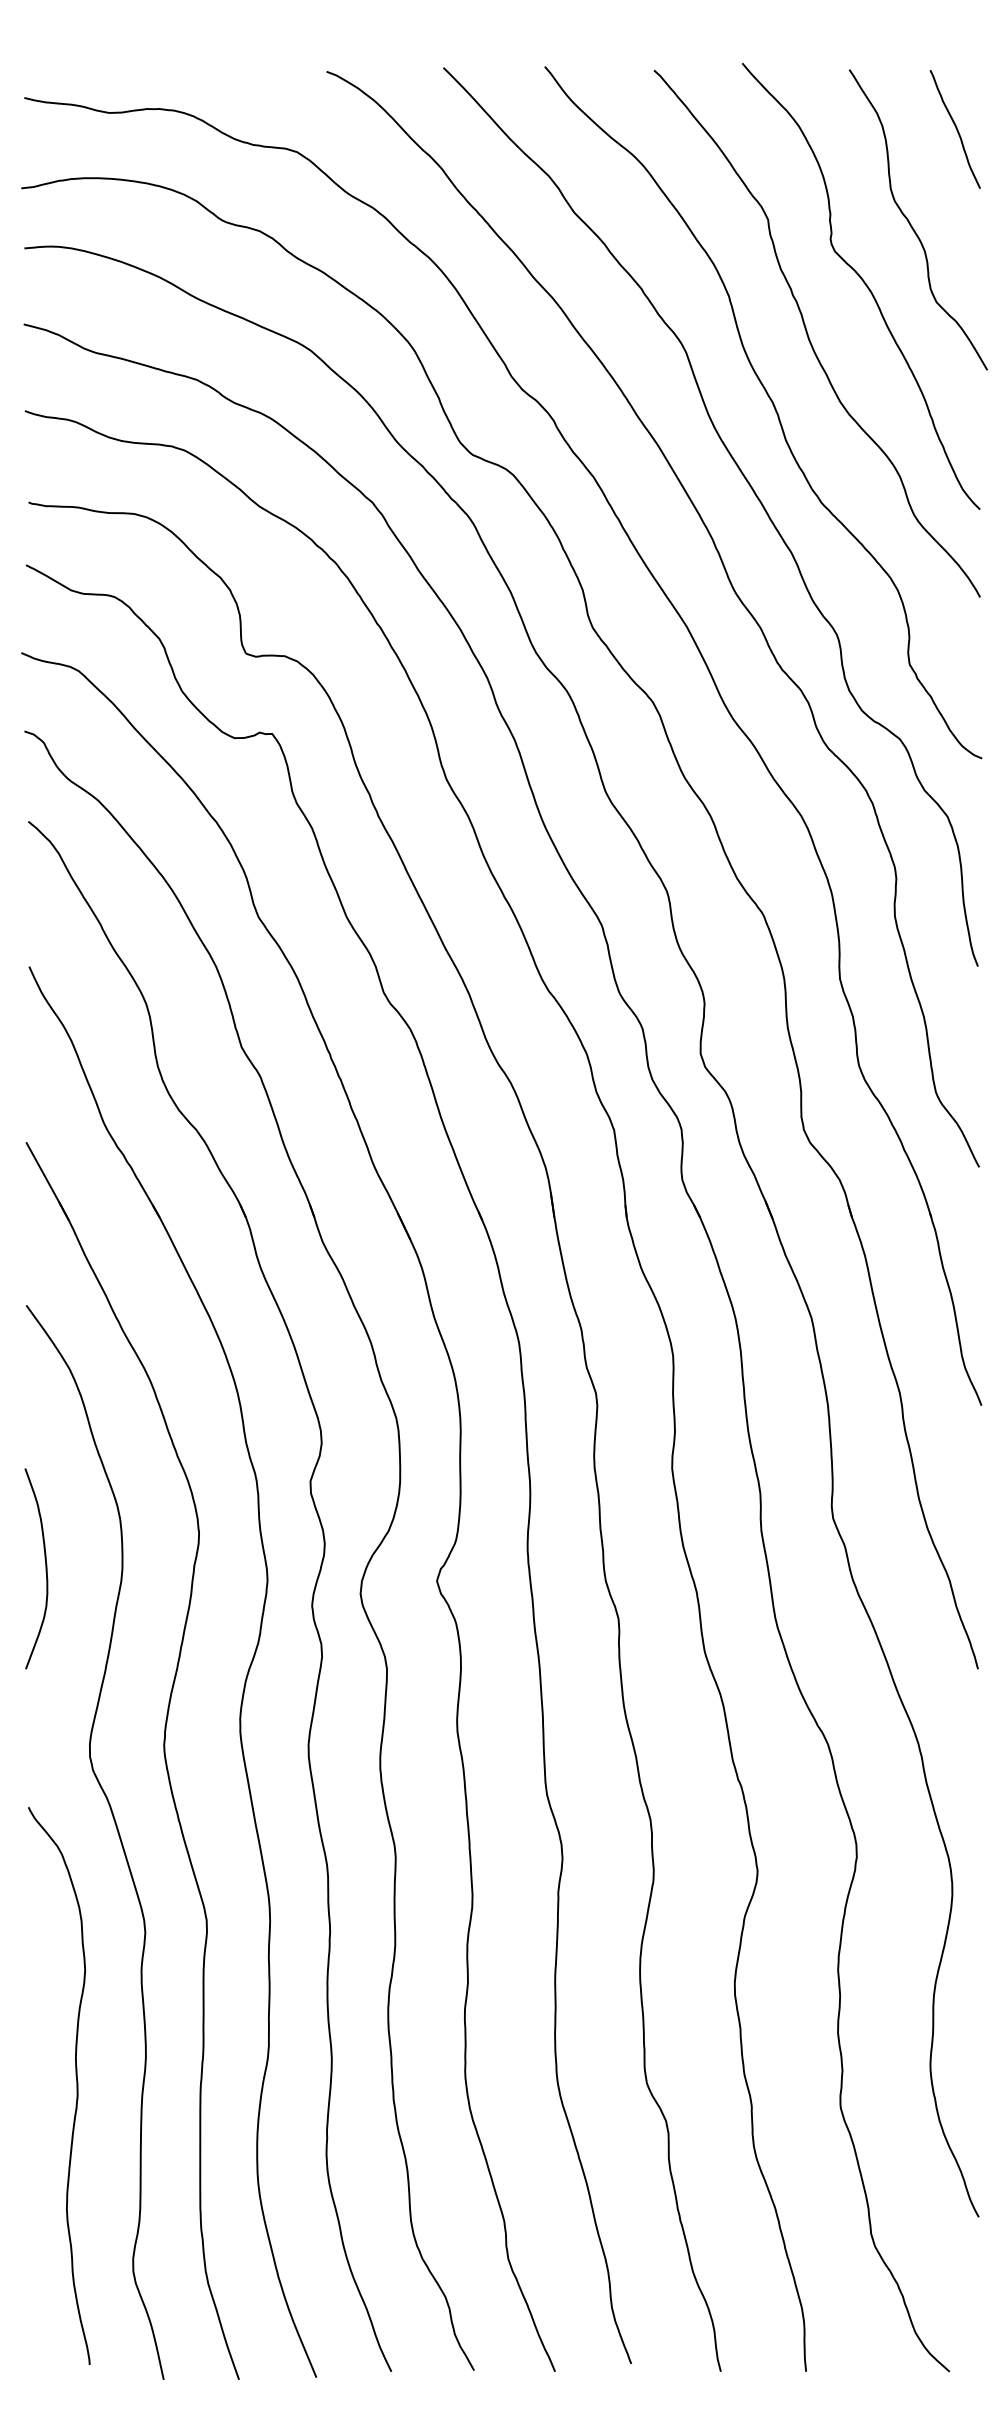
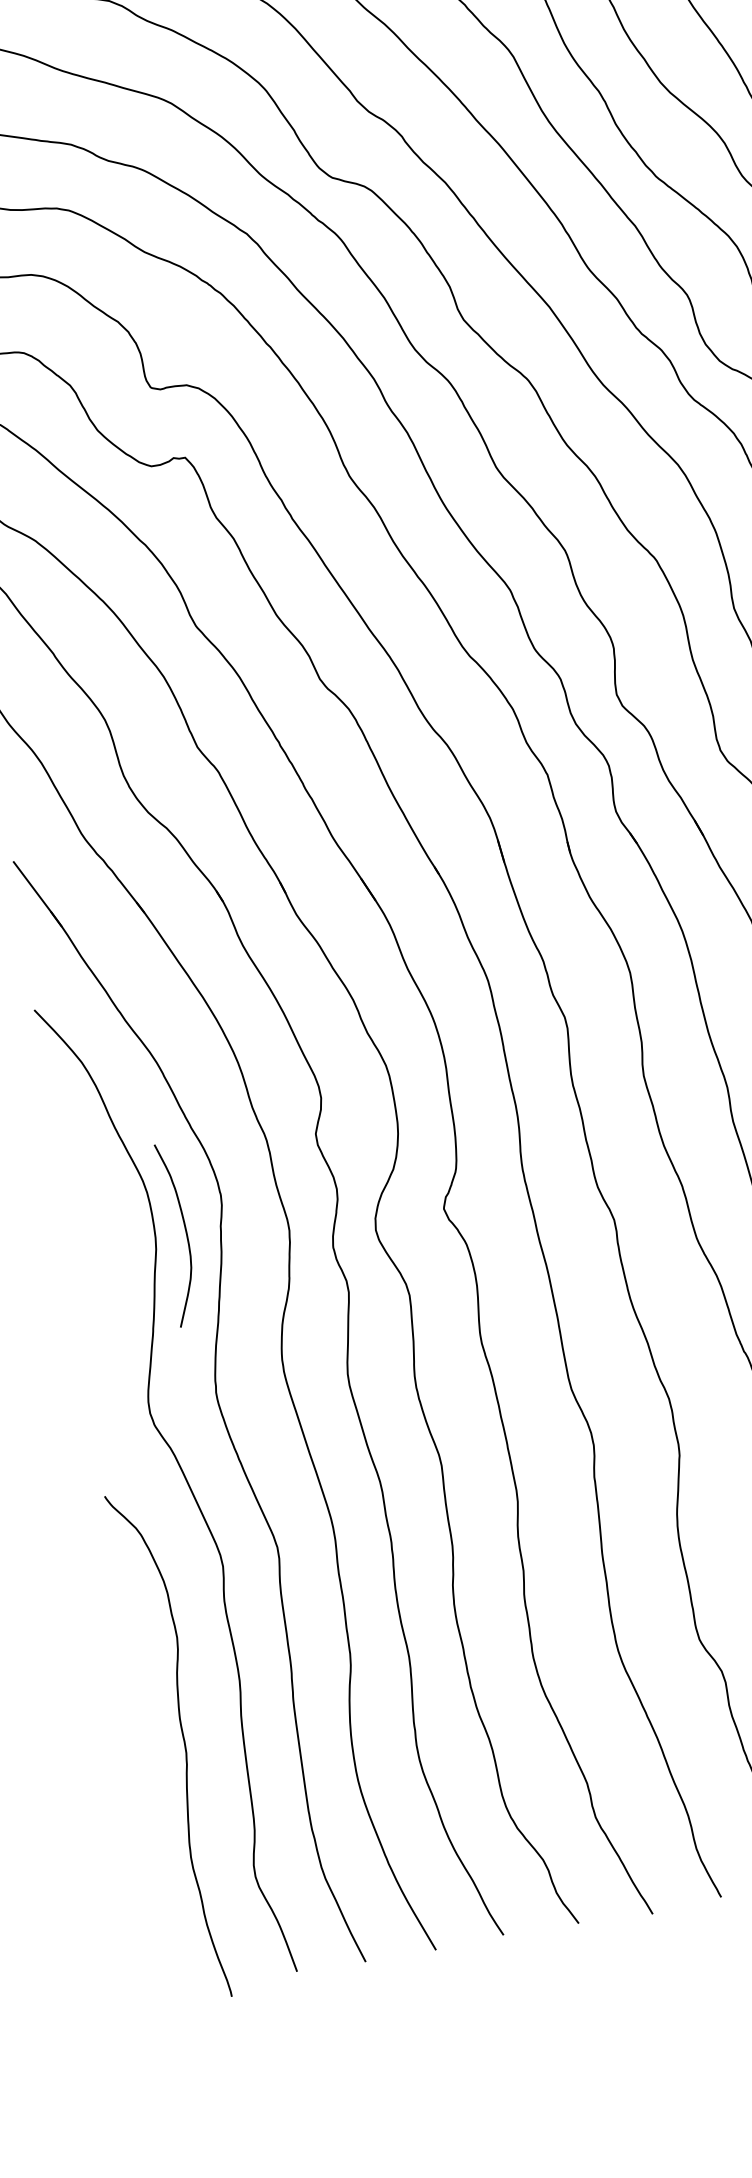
curve: (45, 1568) -> (185, 1233), moved
curve: (76, 2085) -> (184, 1743), moved

